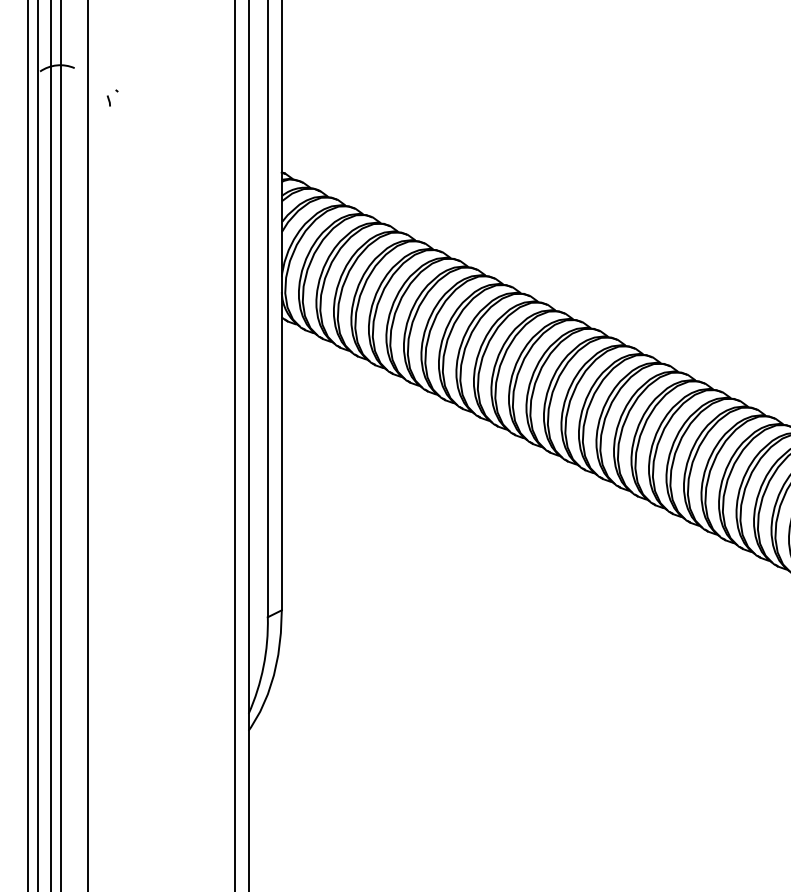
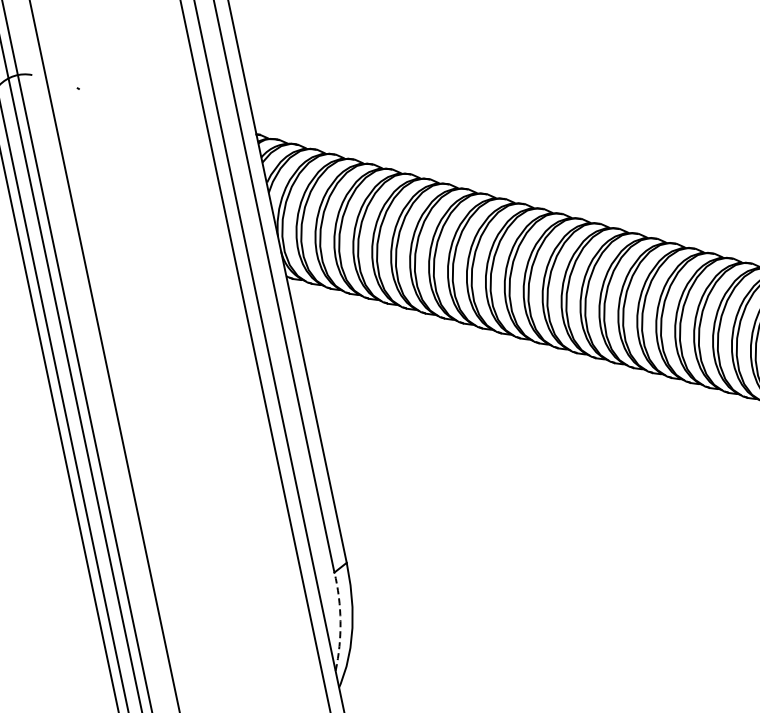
line: (108, 100) -> (72, 99), removed
arc: (263, 666) -> (340, 621), solid -> dashed

